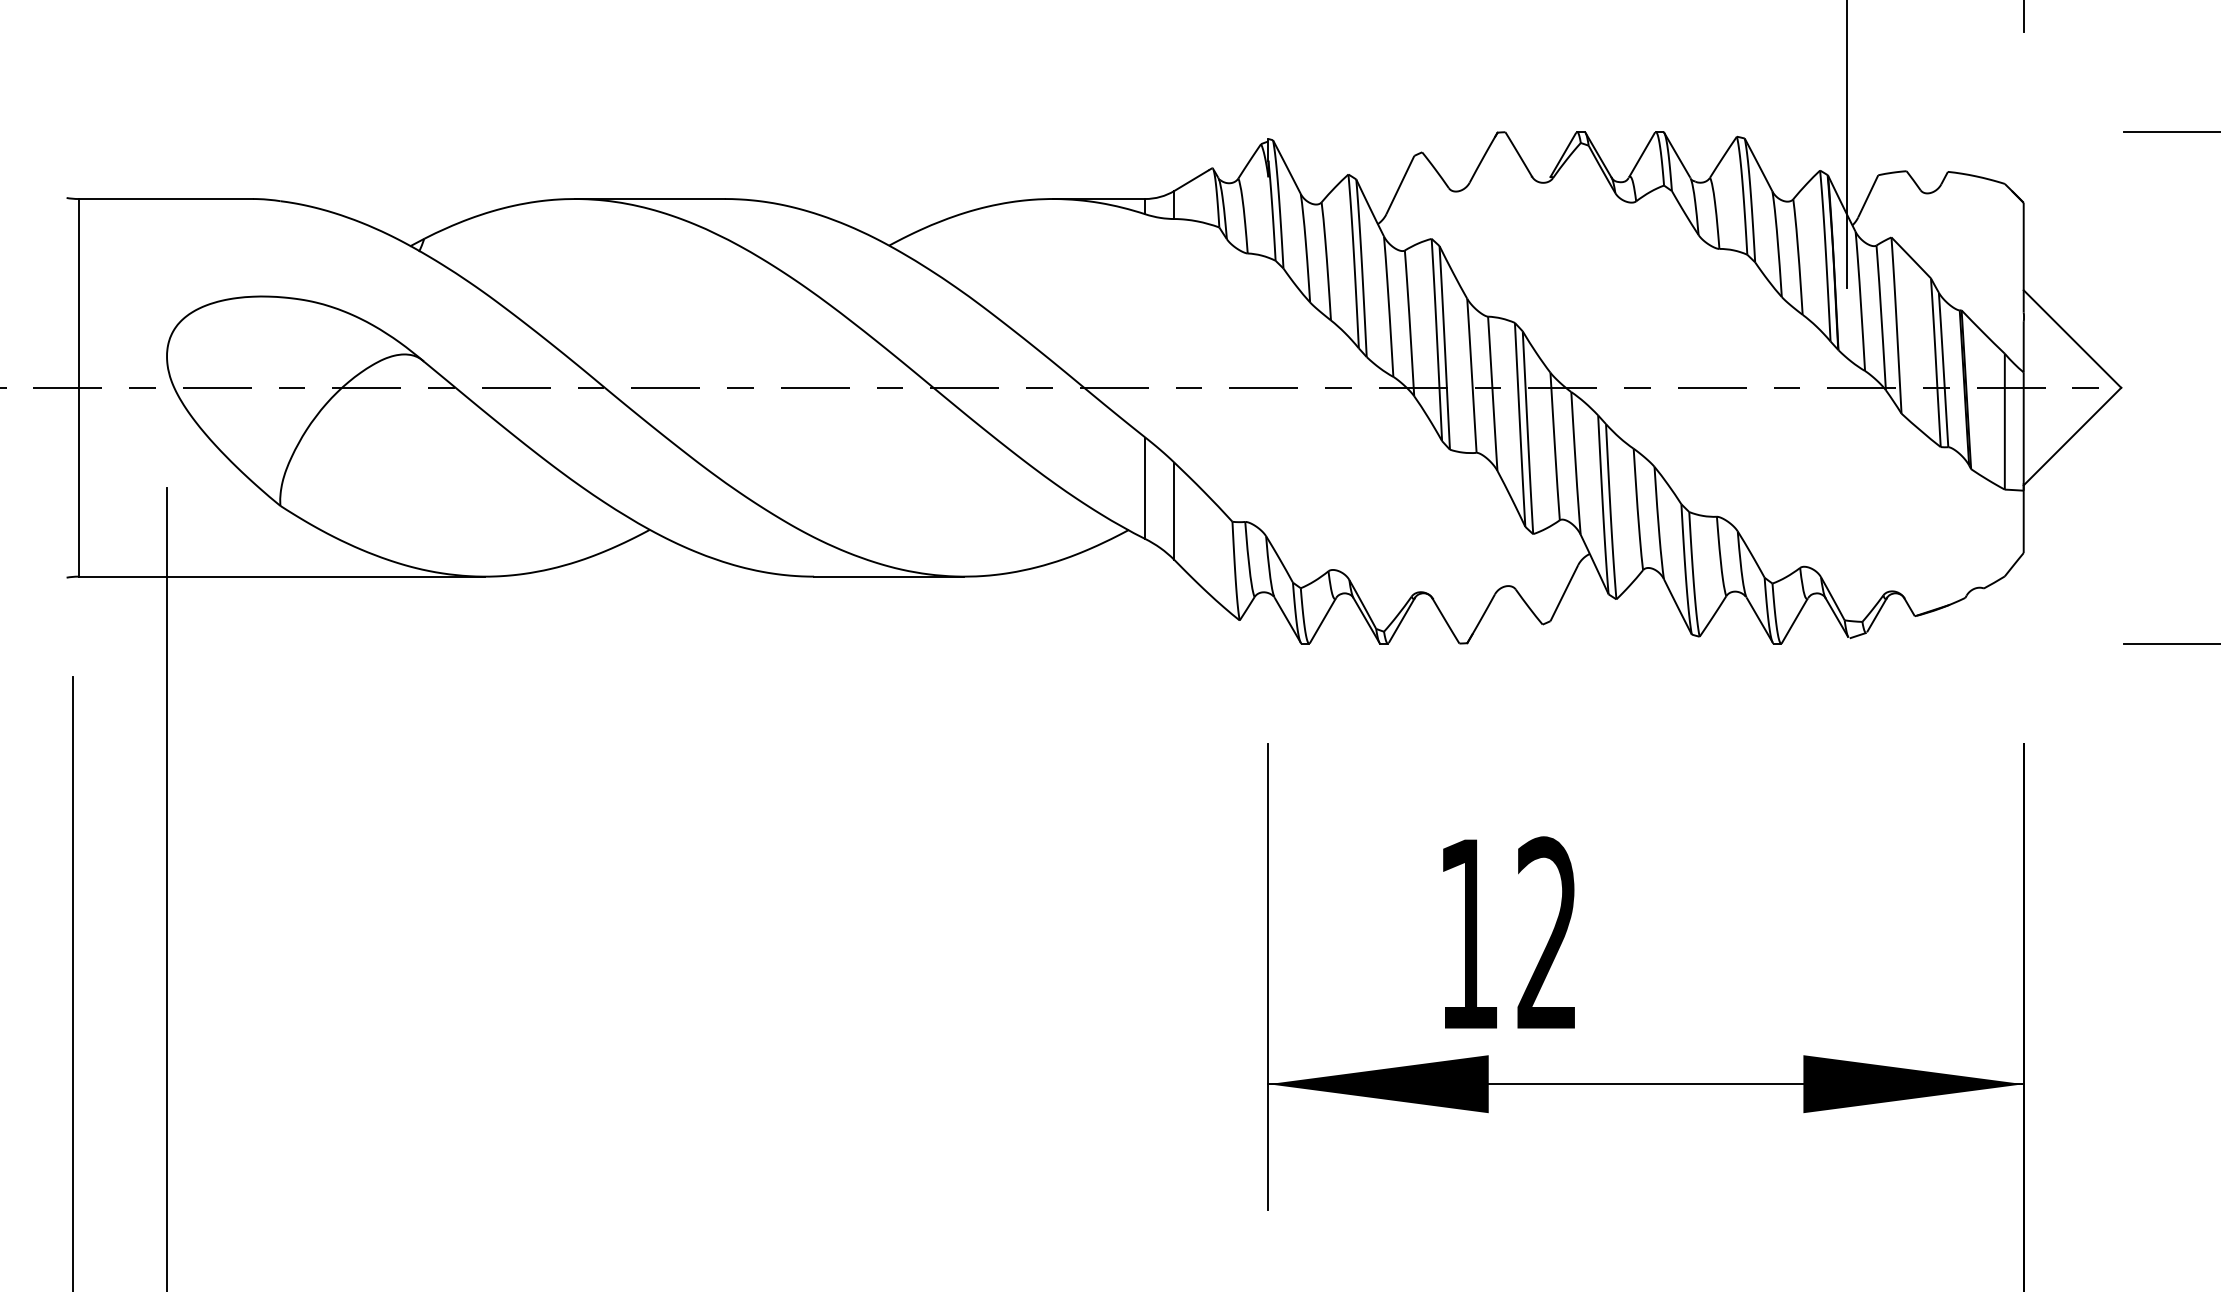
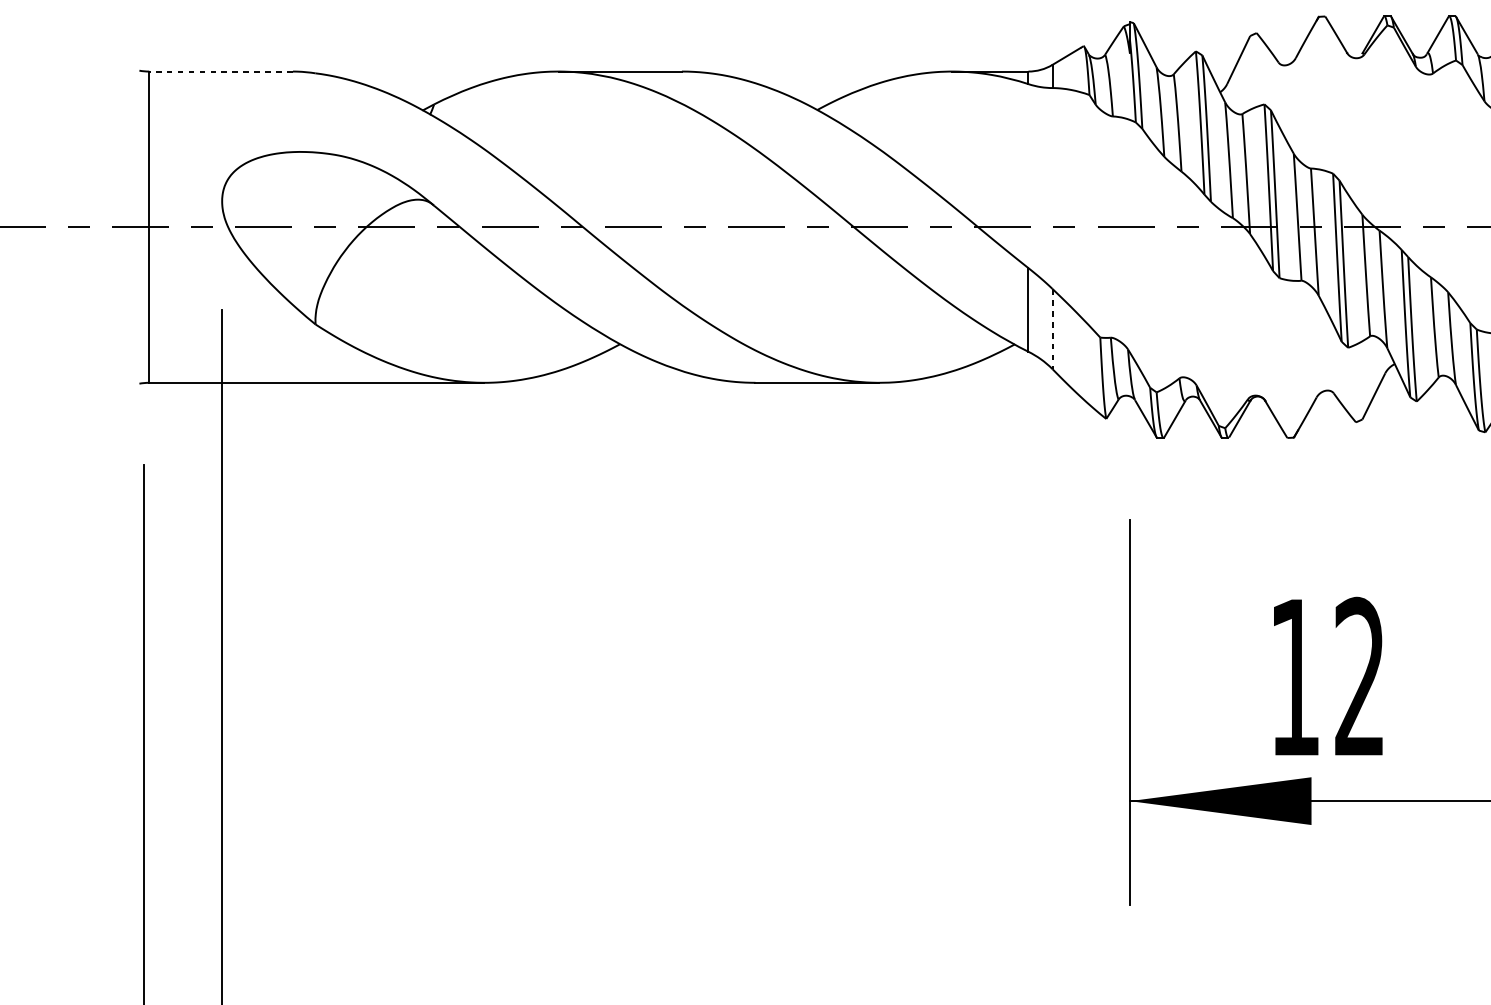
line: (165, 199) -> (220, 71), solid -> dashed
line: (1174, 511) -> (1052, 329), solid -> dashed

